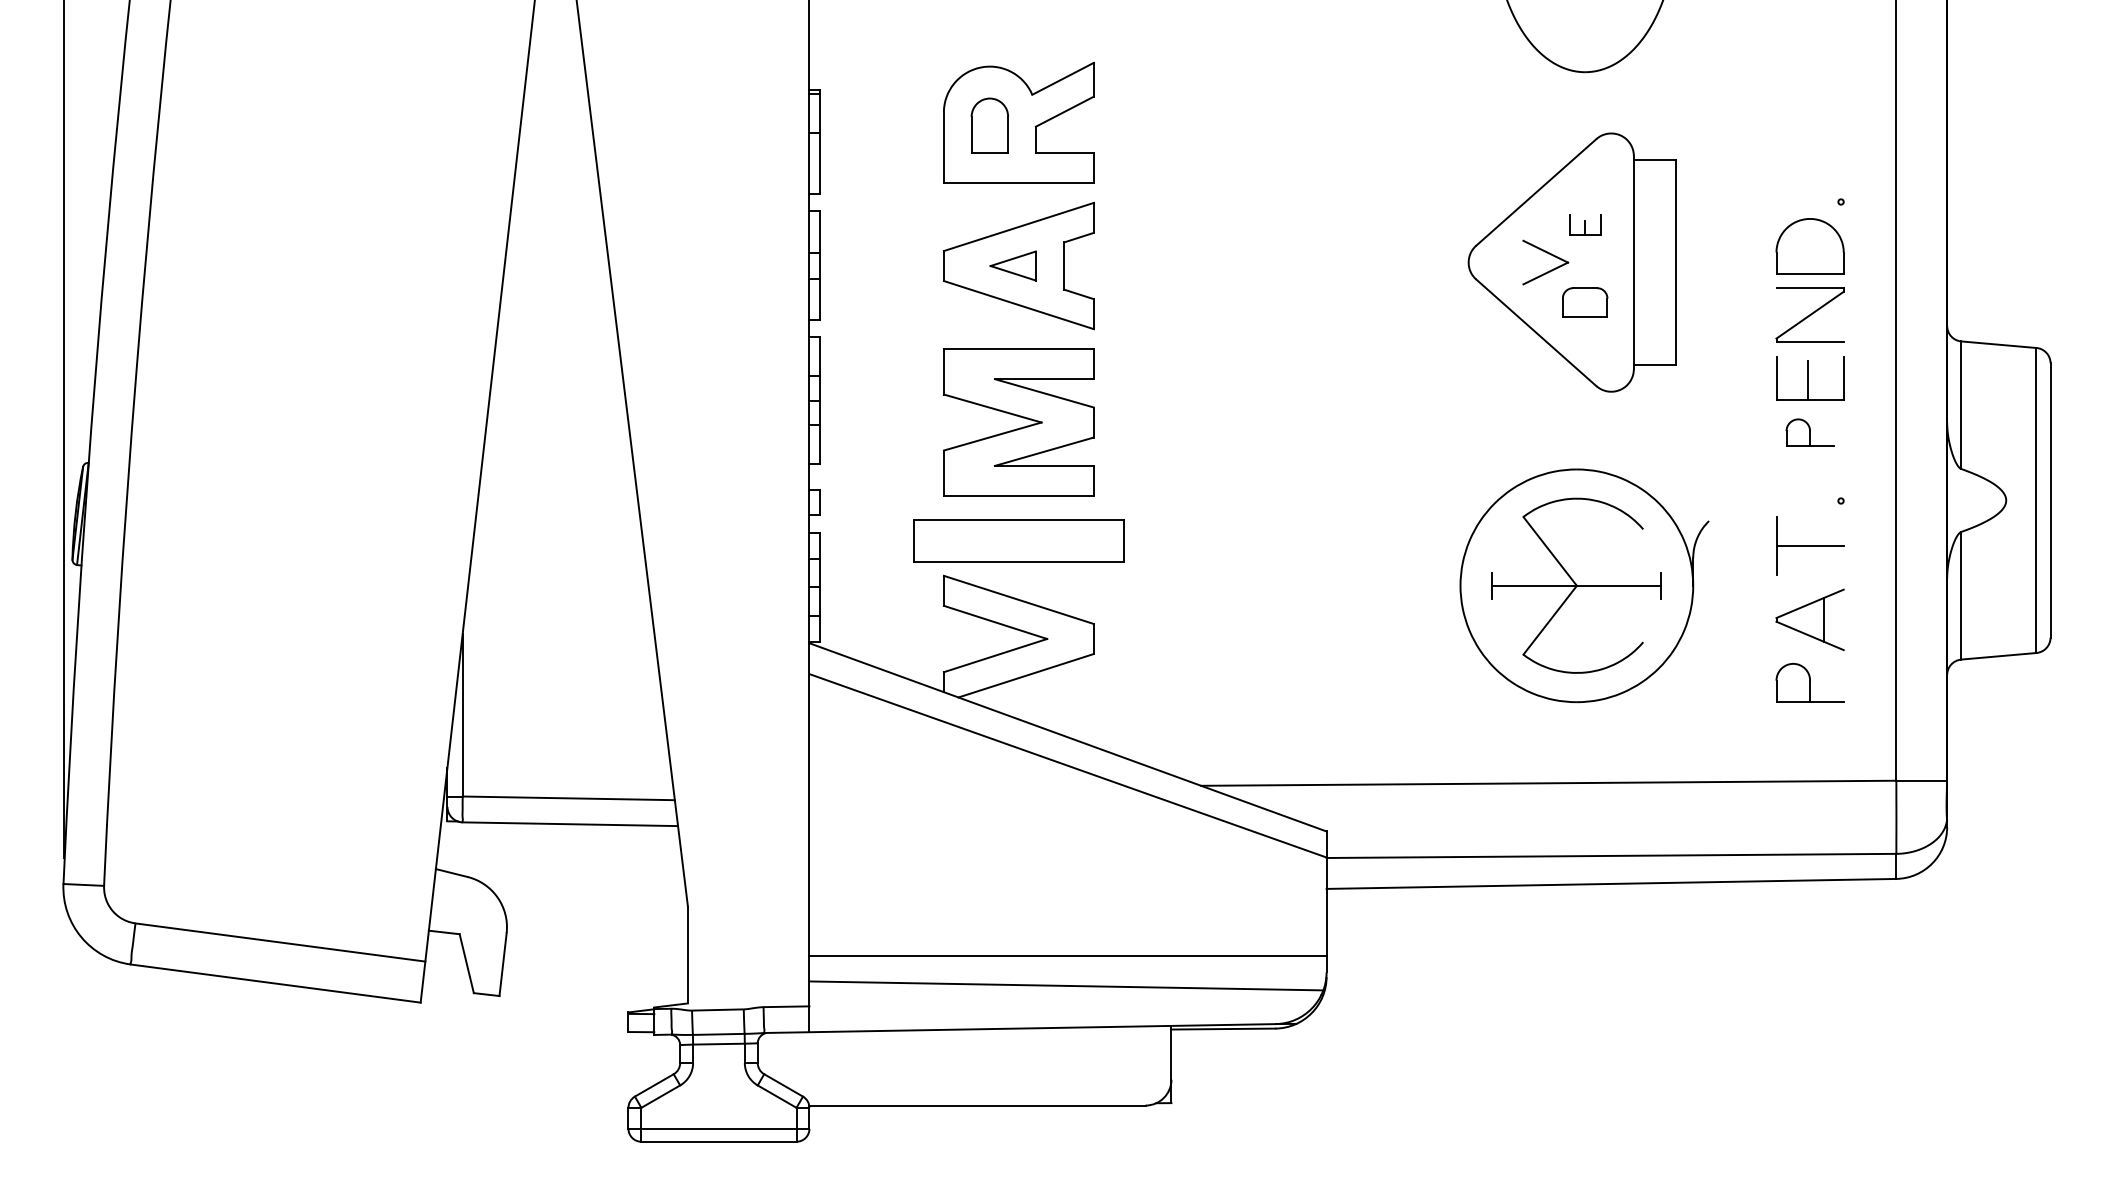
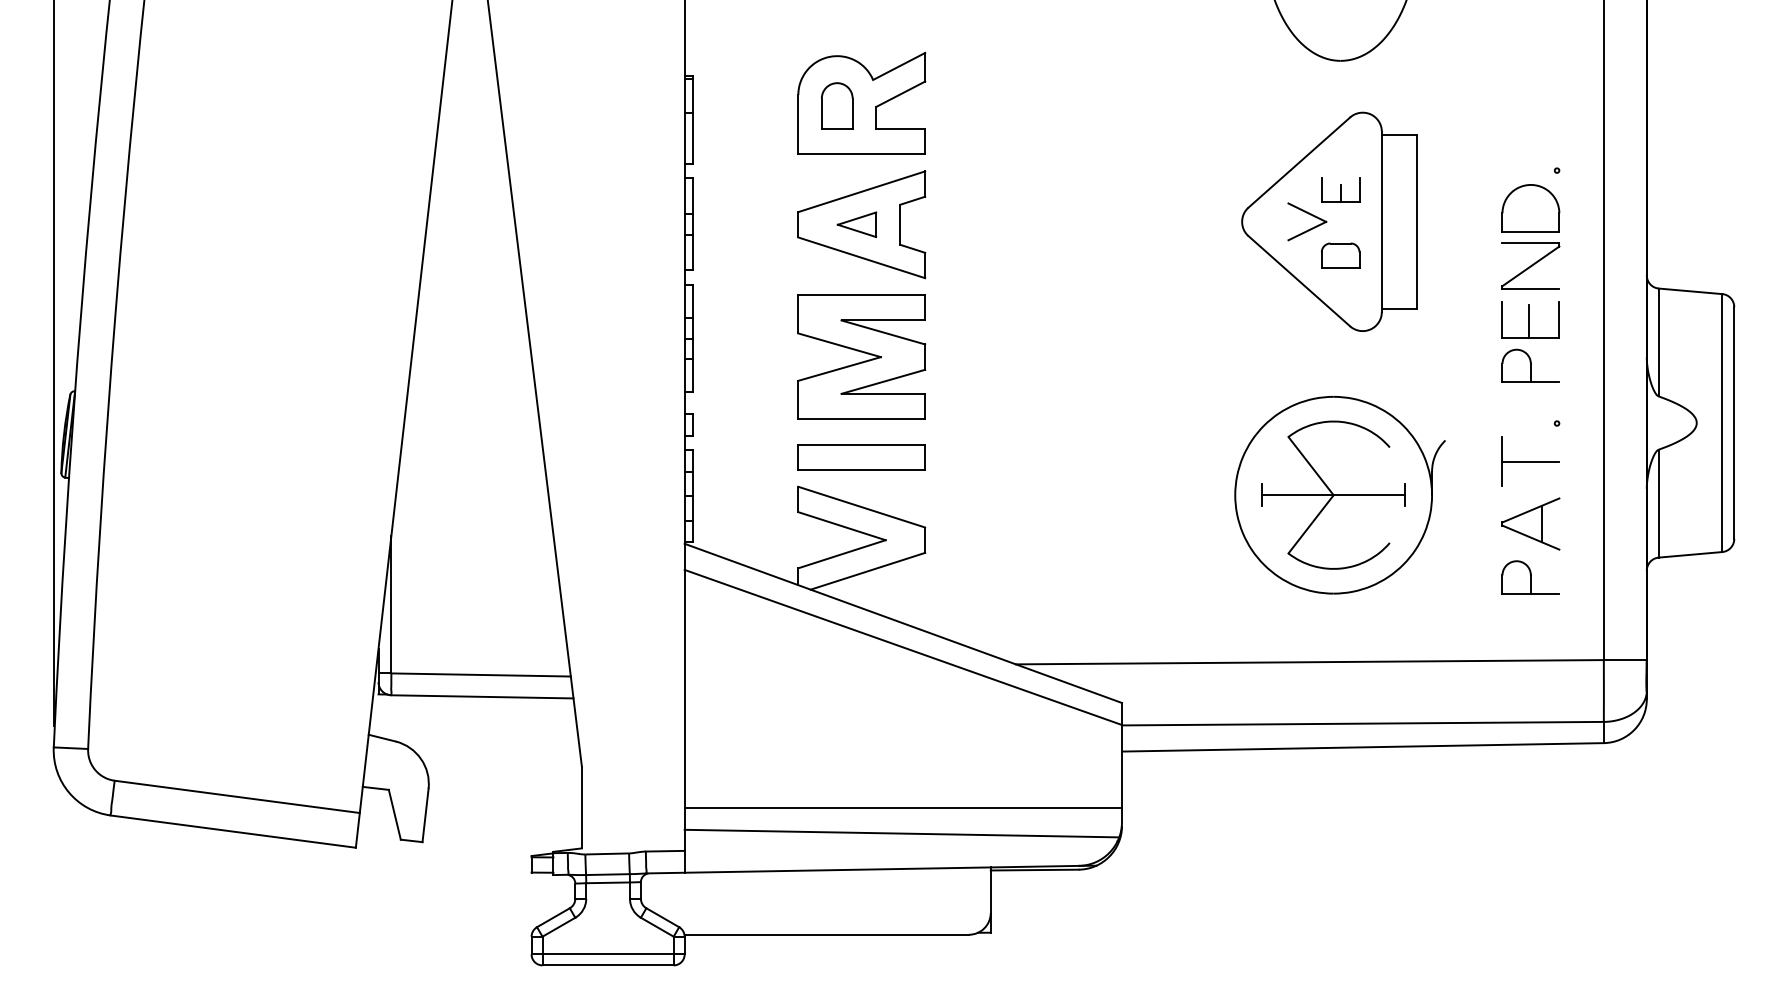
part: (1584, 224) -> (1340, 189), size x1.43
part: (1809, 432) -> (1530, 365), size x1.43
part: (1018, 540) -> (861, 456), size x0.71

